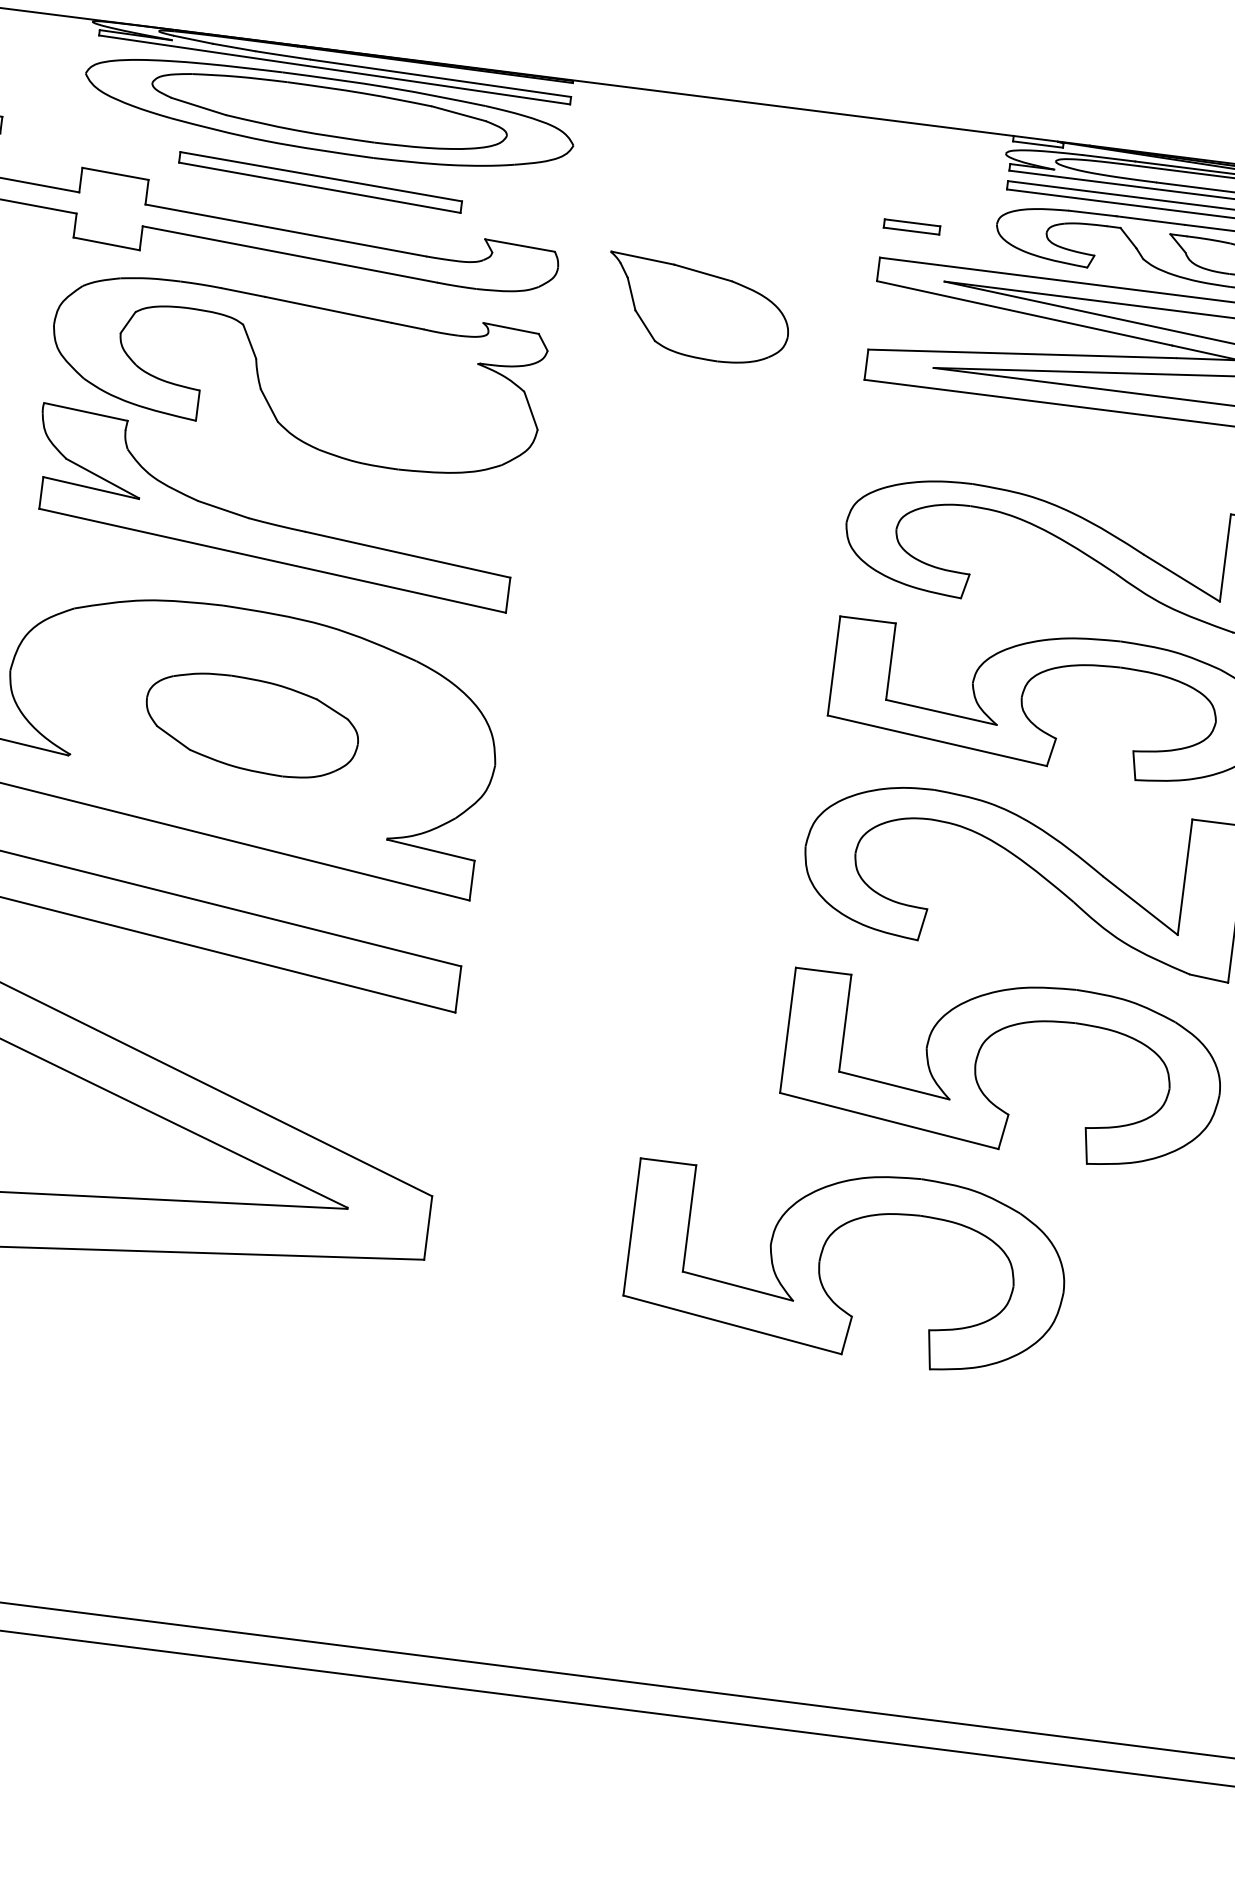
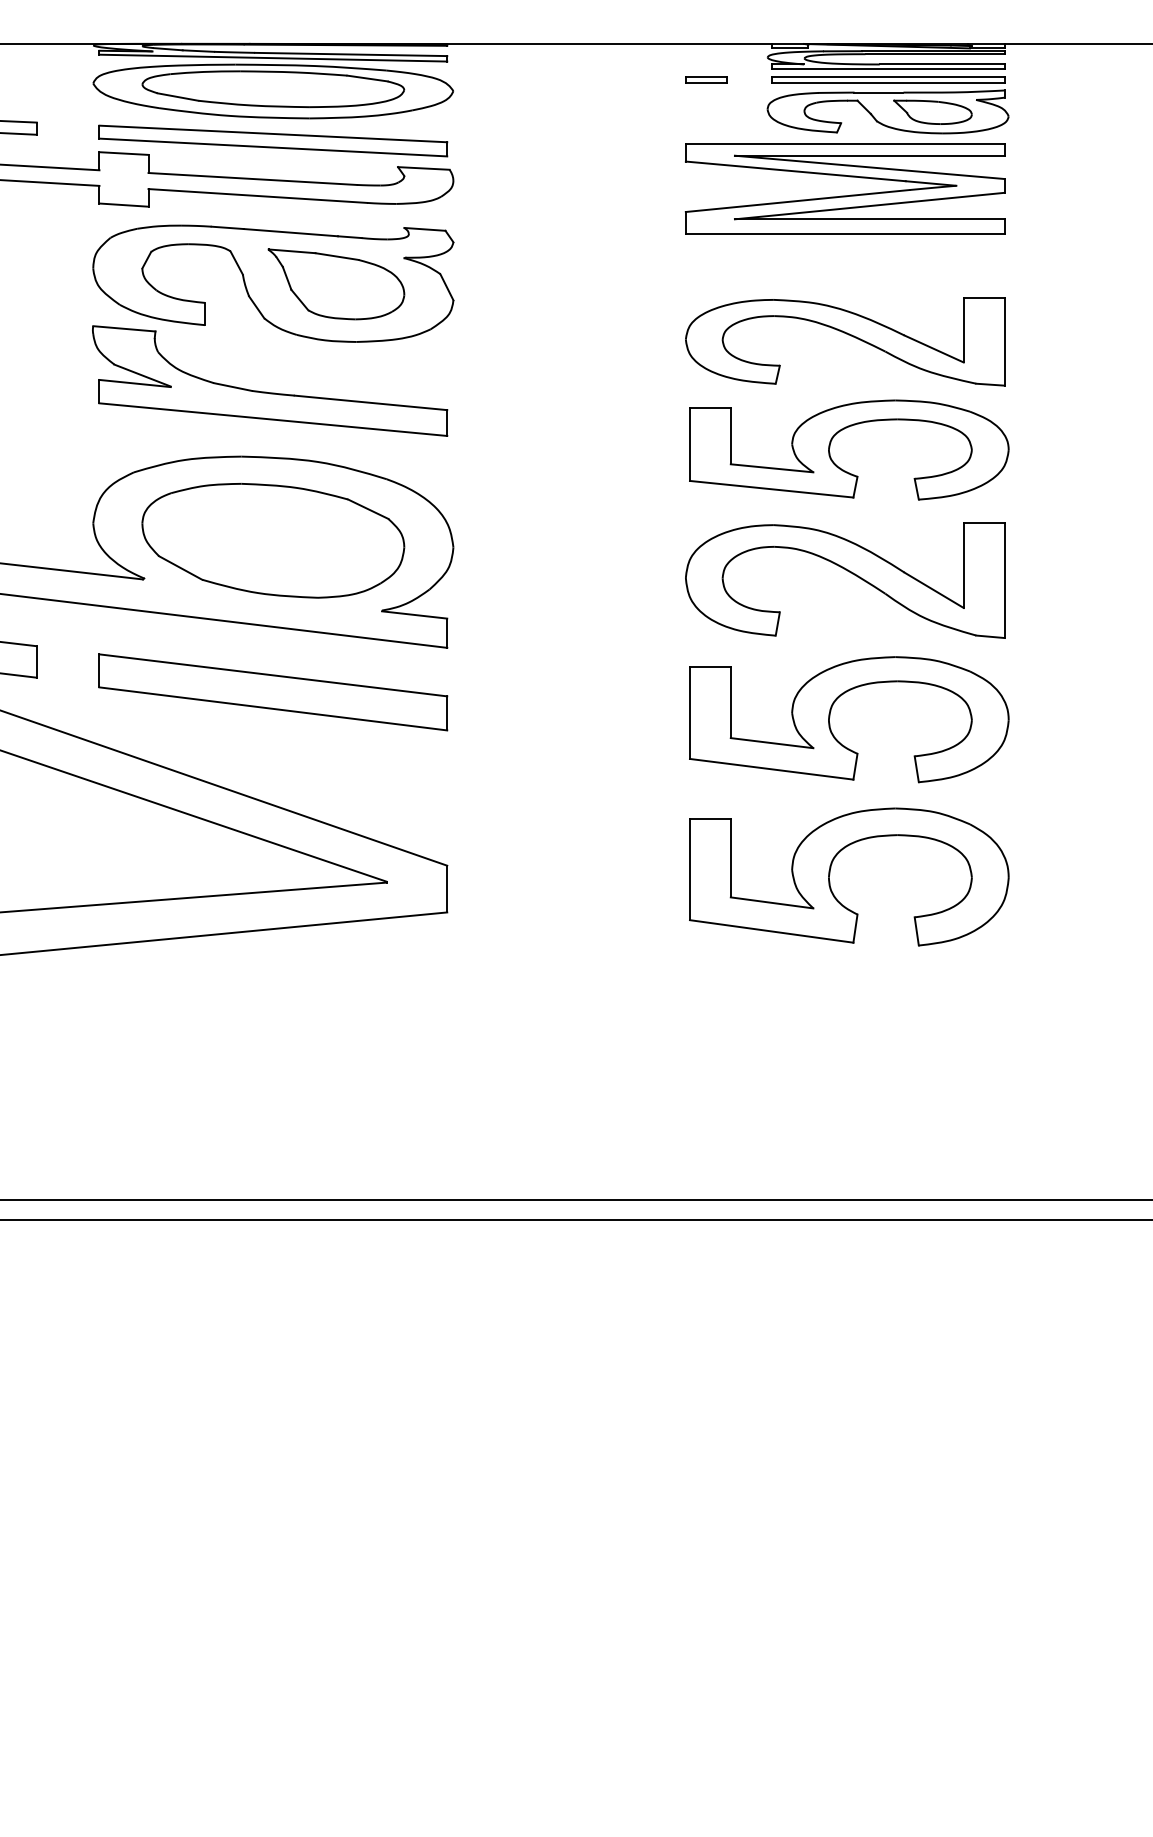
part: (320, 181) -> (273, 140), size x1.67
part: (912, 226) -> (706, 79), moved
part: (697, 310) -> (336, 284), moved
part: (252, 724) -> (273, 540), size x1.67
part: (822, 1257) -> (830, 874), moved

